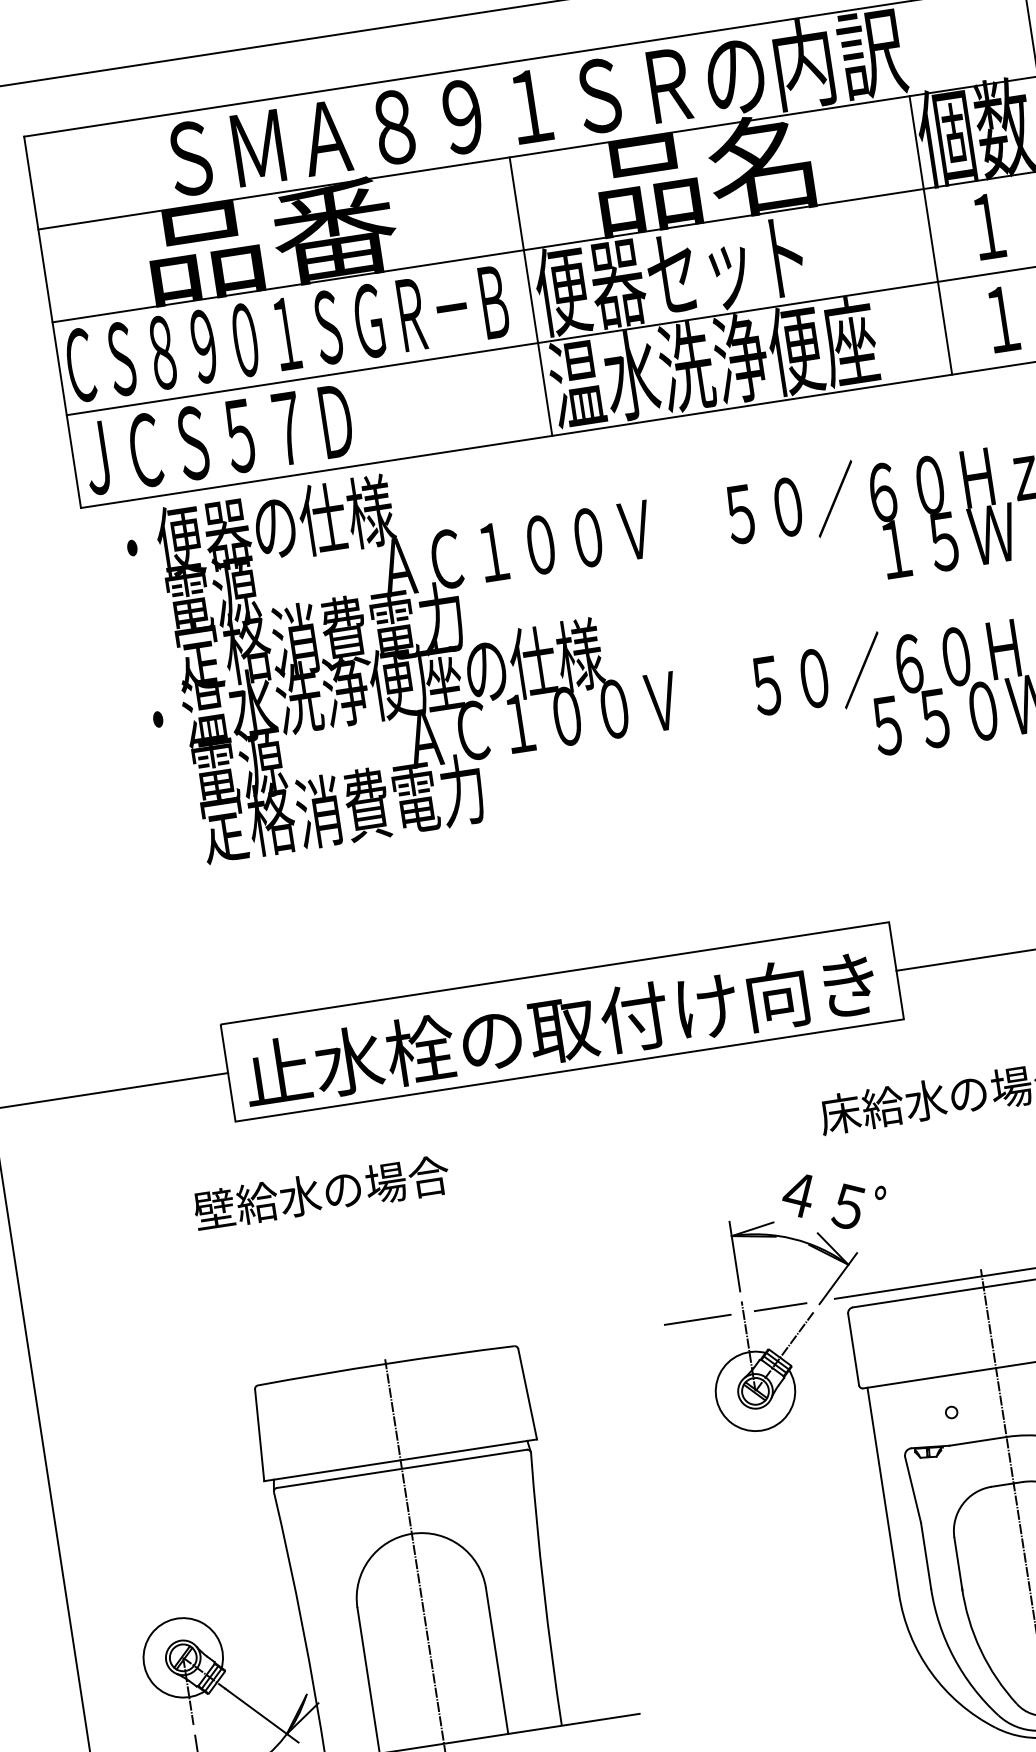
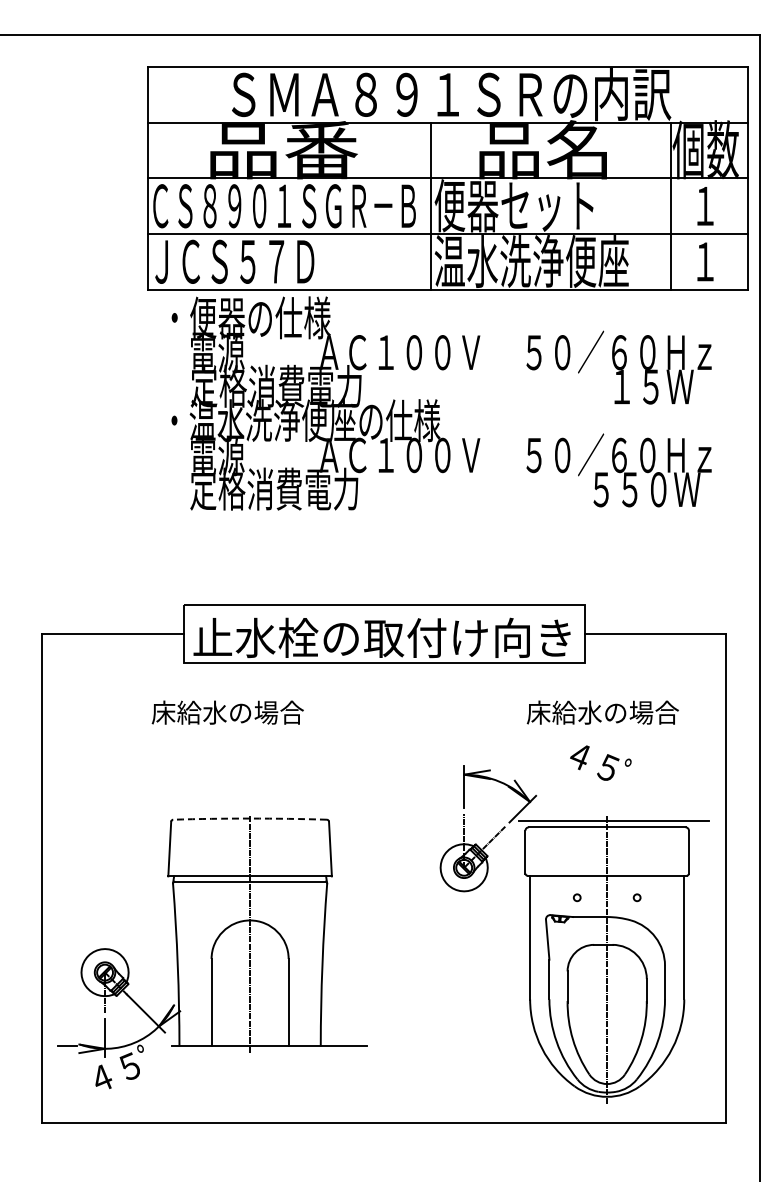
text: (834, 1199) -> (600, 762), moved
text: (214, 1209) -> (163, 712), 壁給水の場合 -> 床給水の場合
line: (780, 1306) -> (486, 820), removed
line: (697, 1319) -> (436, 820), removed
arc: (386, 1363) -> (250, 818), solid -> dashed

